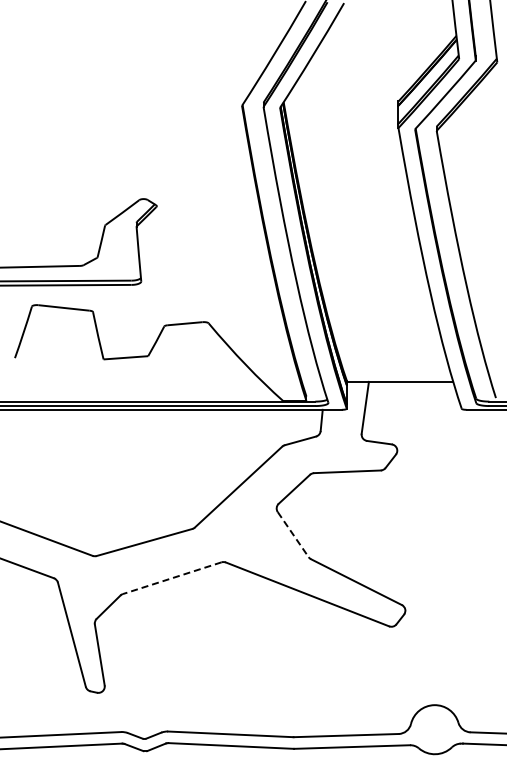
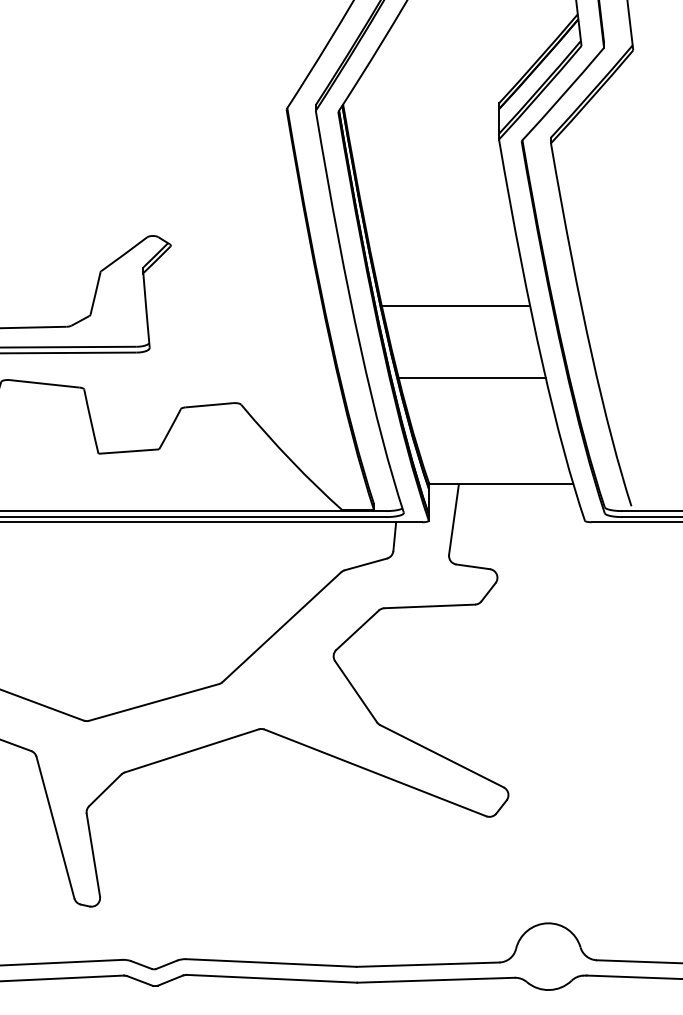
line: (366, 250) -> (455, 305), added
line: (378, 303) -> (471, 377), added
line: (293, 535) -> (356, 692), dashed -> solid
line: (172, 578) -> (192, 751), dashed -> solid

